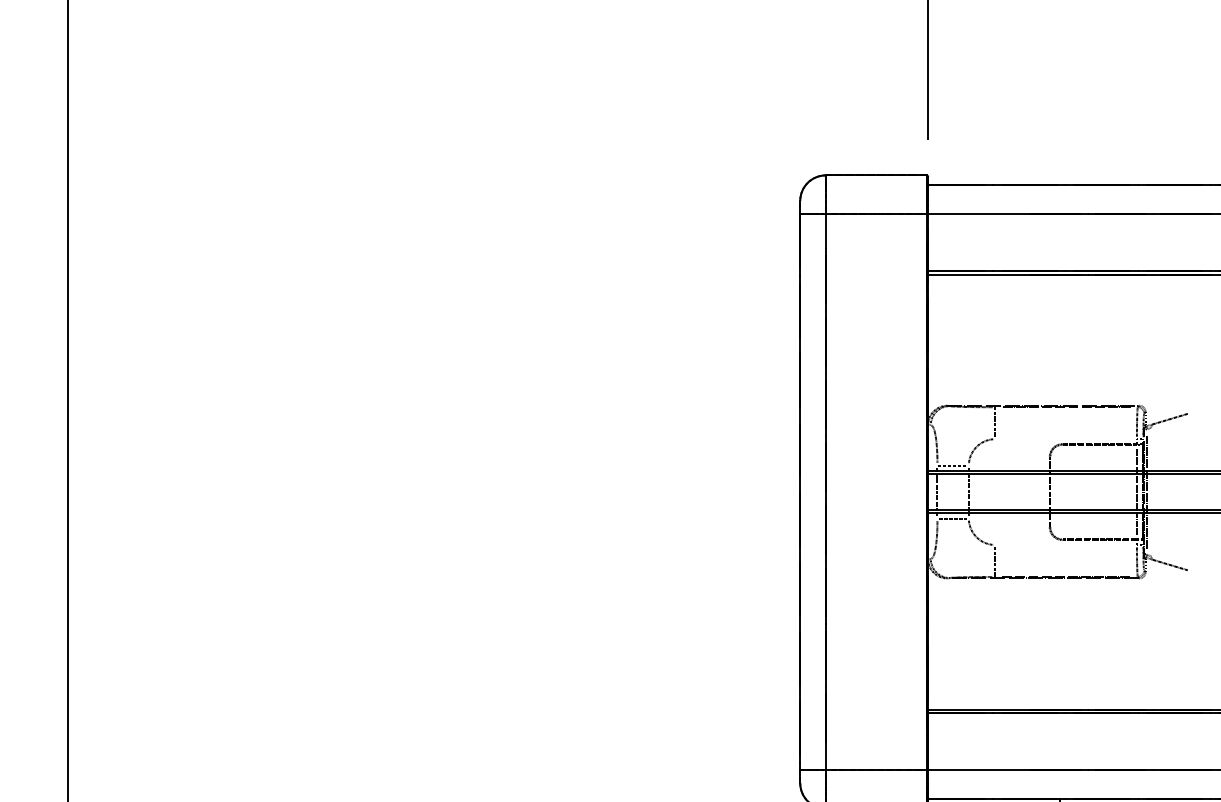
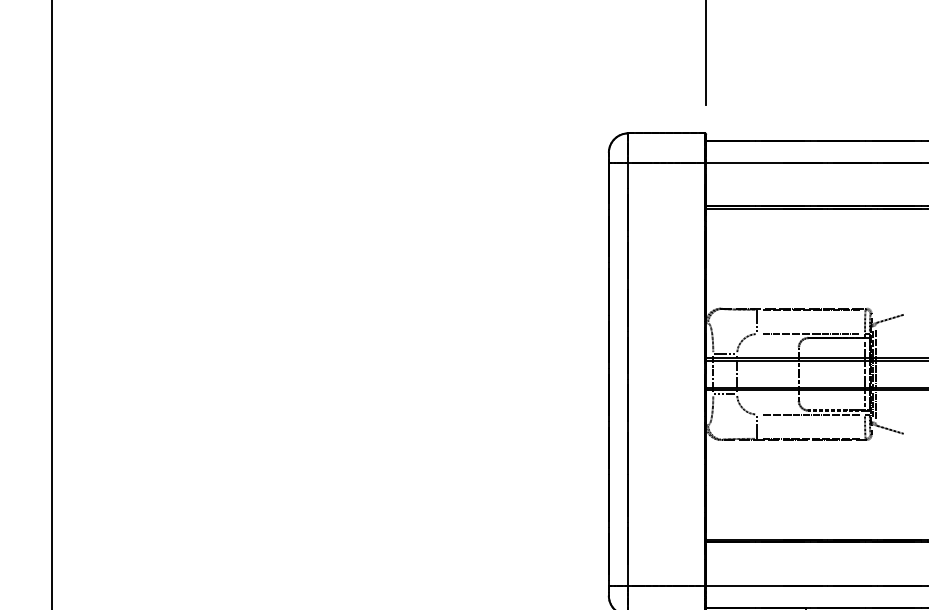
line: (1065, 439) -> (810, 334), added
line: (1151, 491) -> (876, 373), added
line: (1065, 545) -> (810, 414), added

